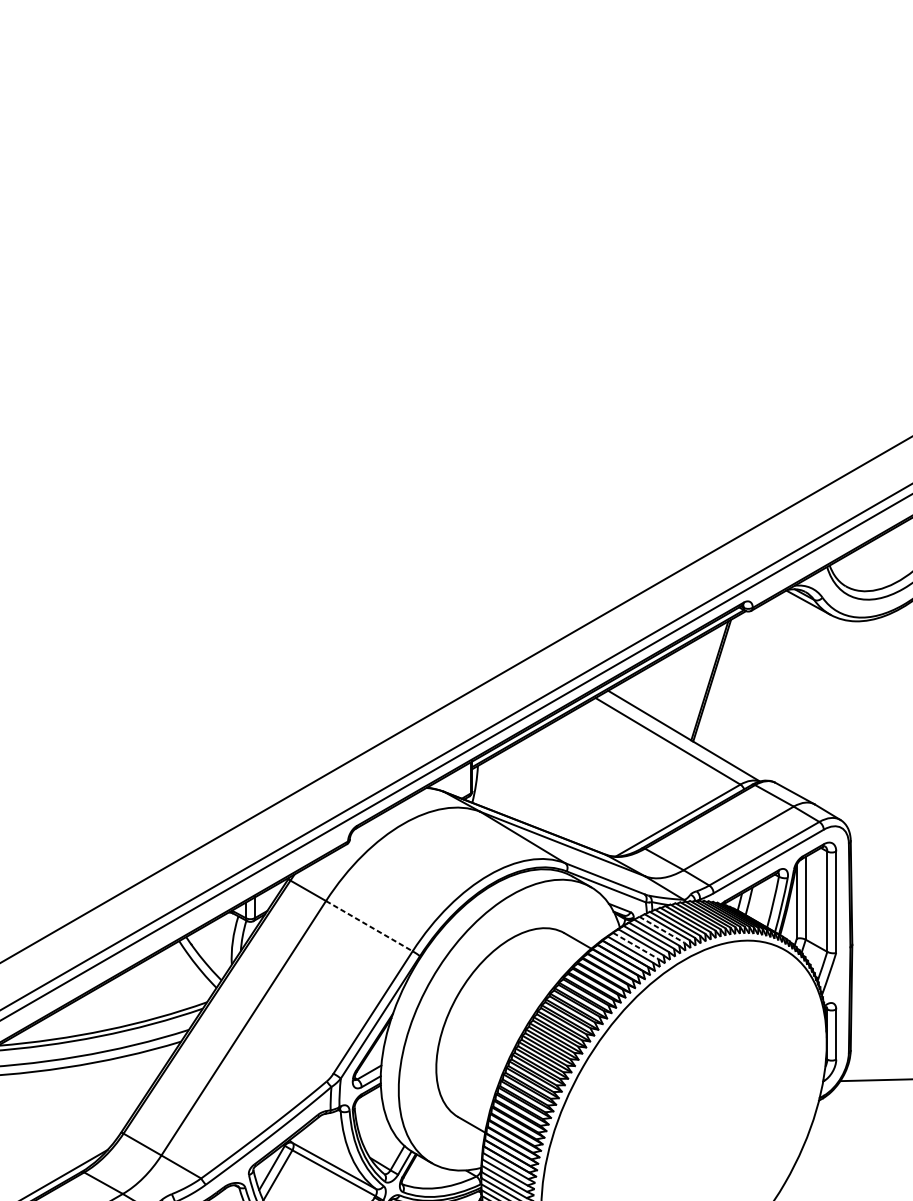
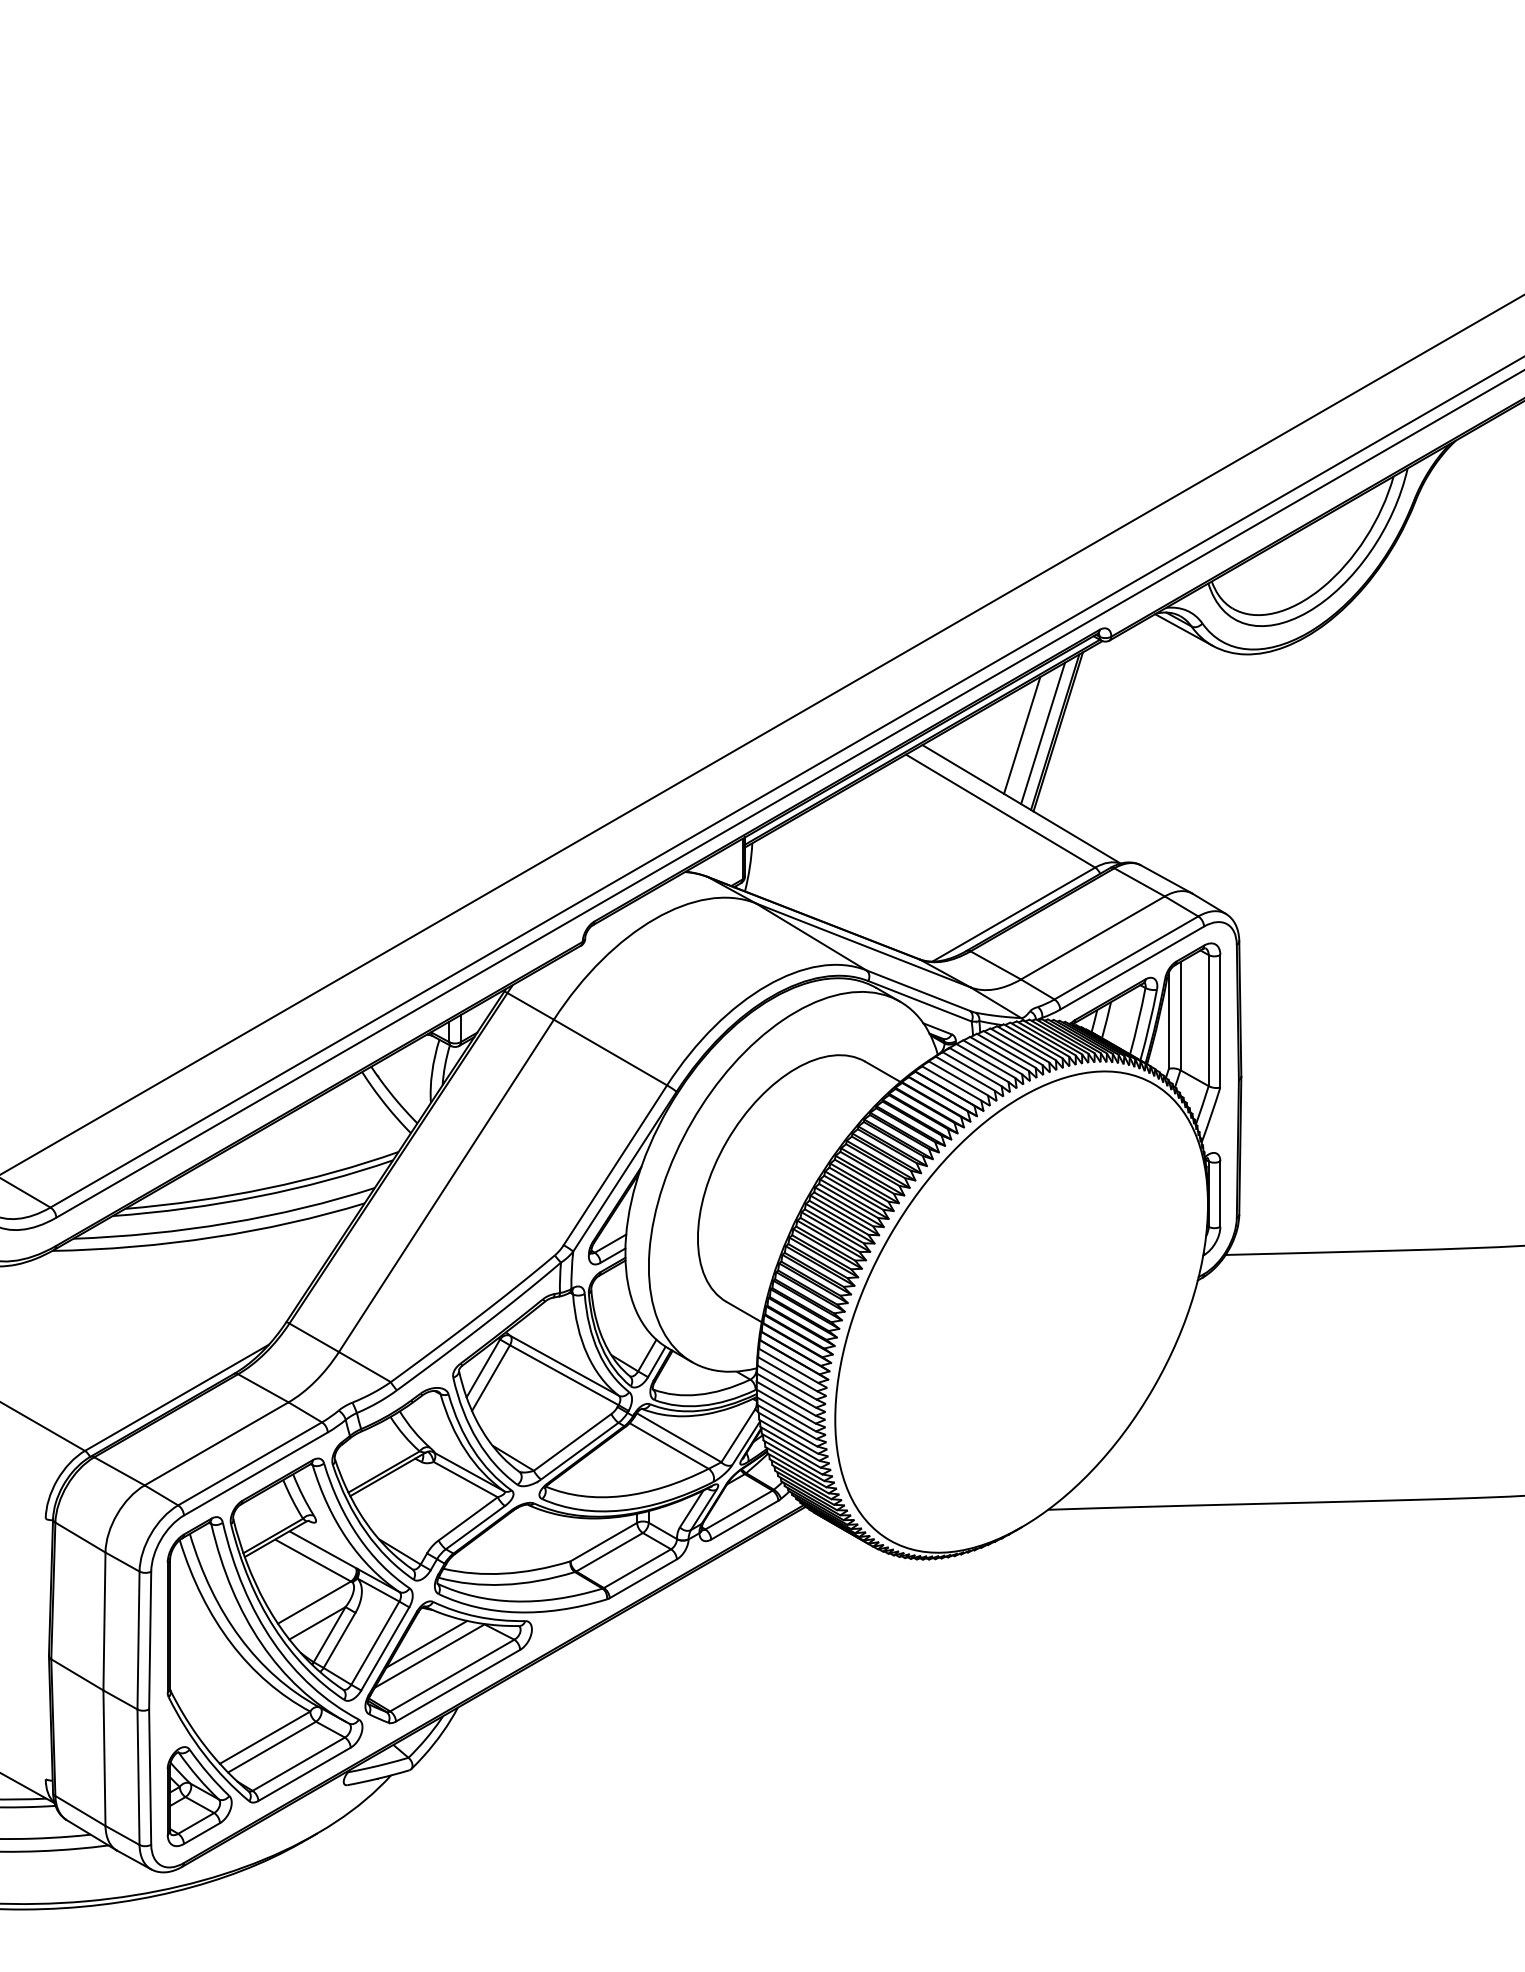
line: (700, 681) -> (1043, 733), added
line: (684, 683) -> (1022, 735), added
line: (369, 926) -> (610, 1052), dashed -> solid
line: (661, 929) -> (992, 1057), dashed -> solid
line: (635, 946) -> (958, 1078), dashed -> solid

